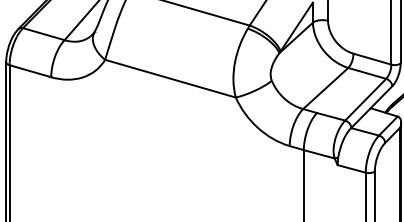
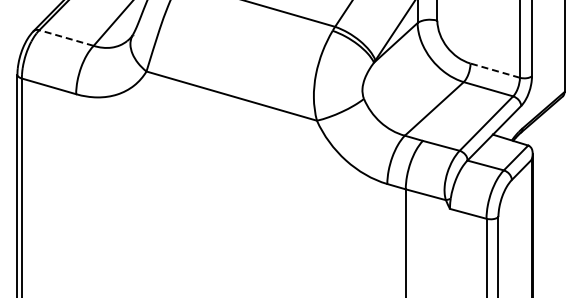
line: (43, 33) -> (66, 37), solid -> dashed
line: (372, 59) -> (495, 70), solid -> dashed

